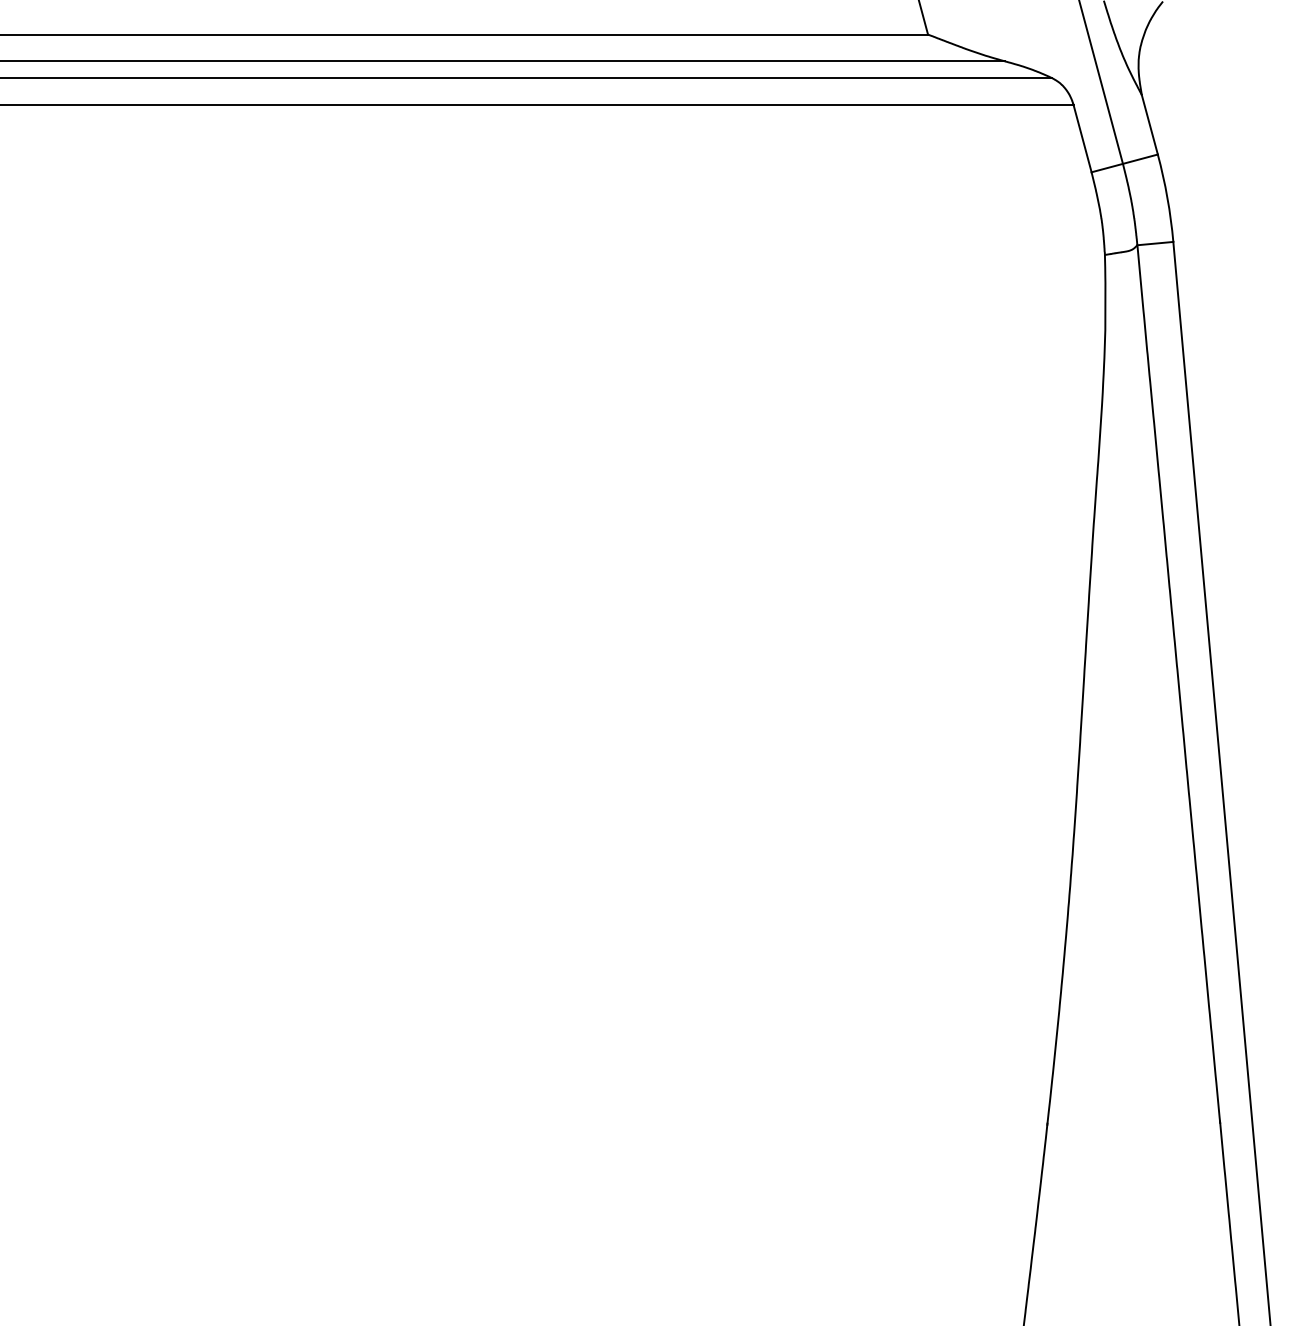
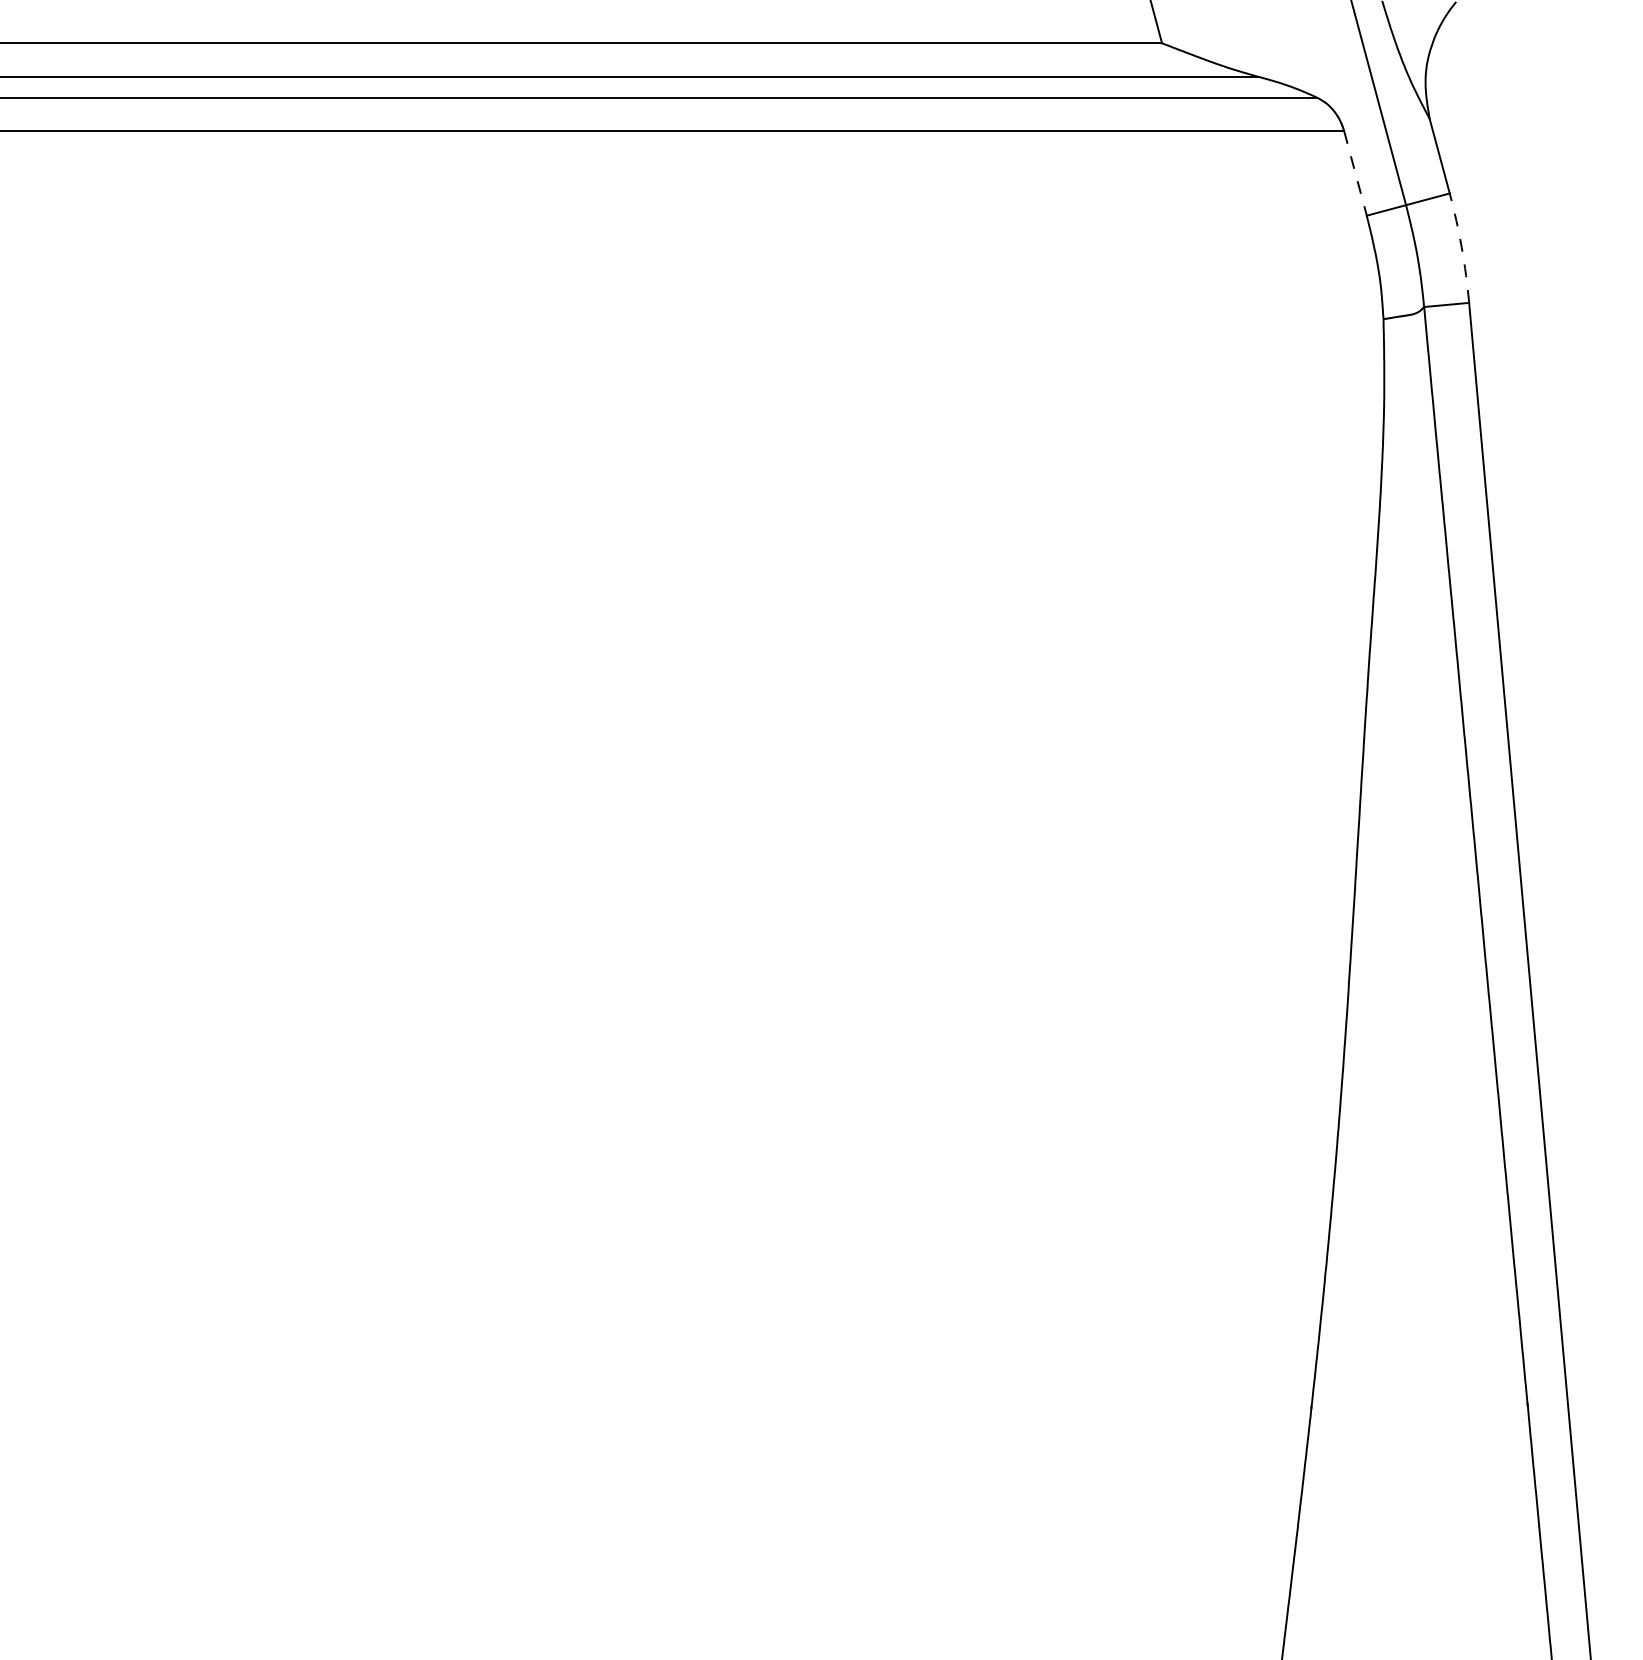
line: (1082, 138) -> (1355, 173), solid -> dashed
arc: (1167, 197) -> (1461, 247), solid -> dashed

